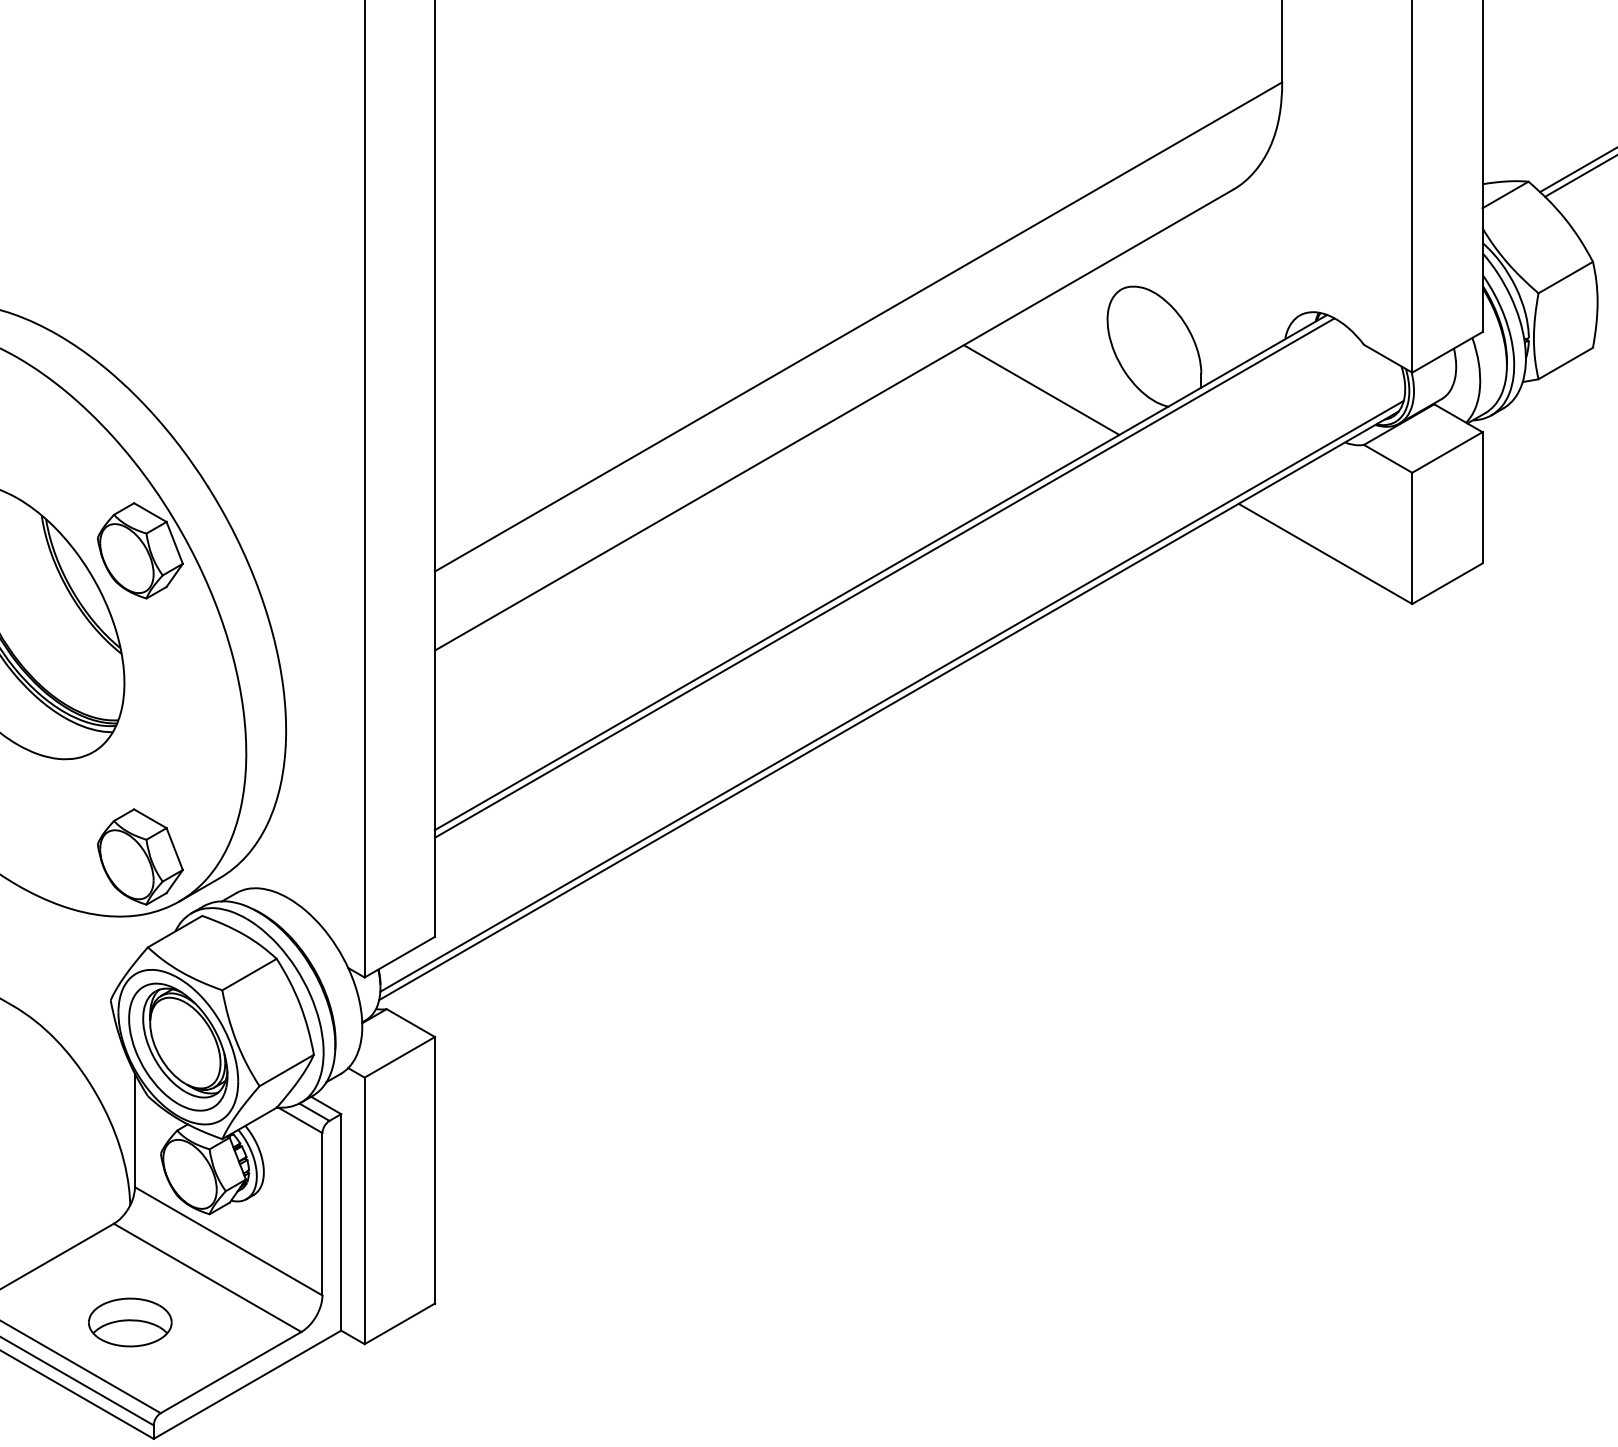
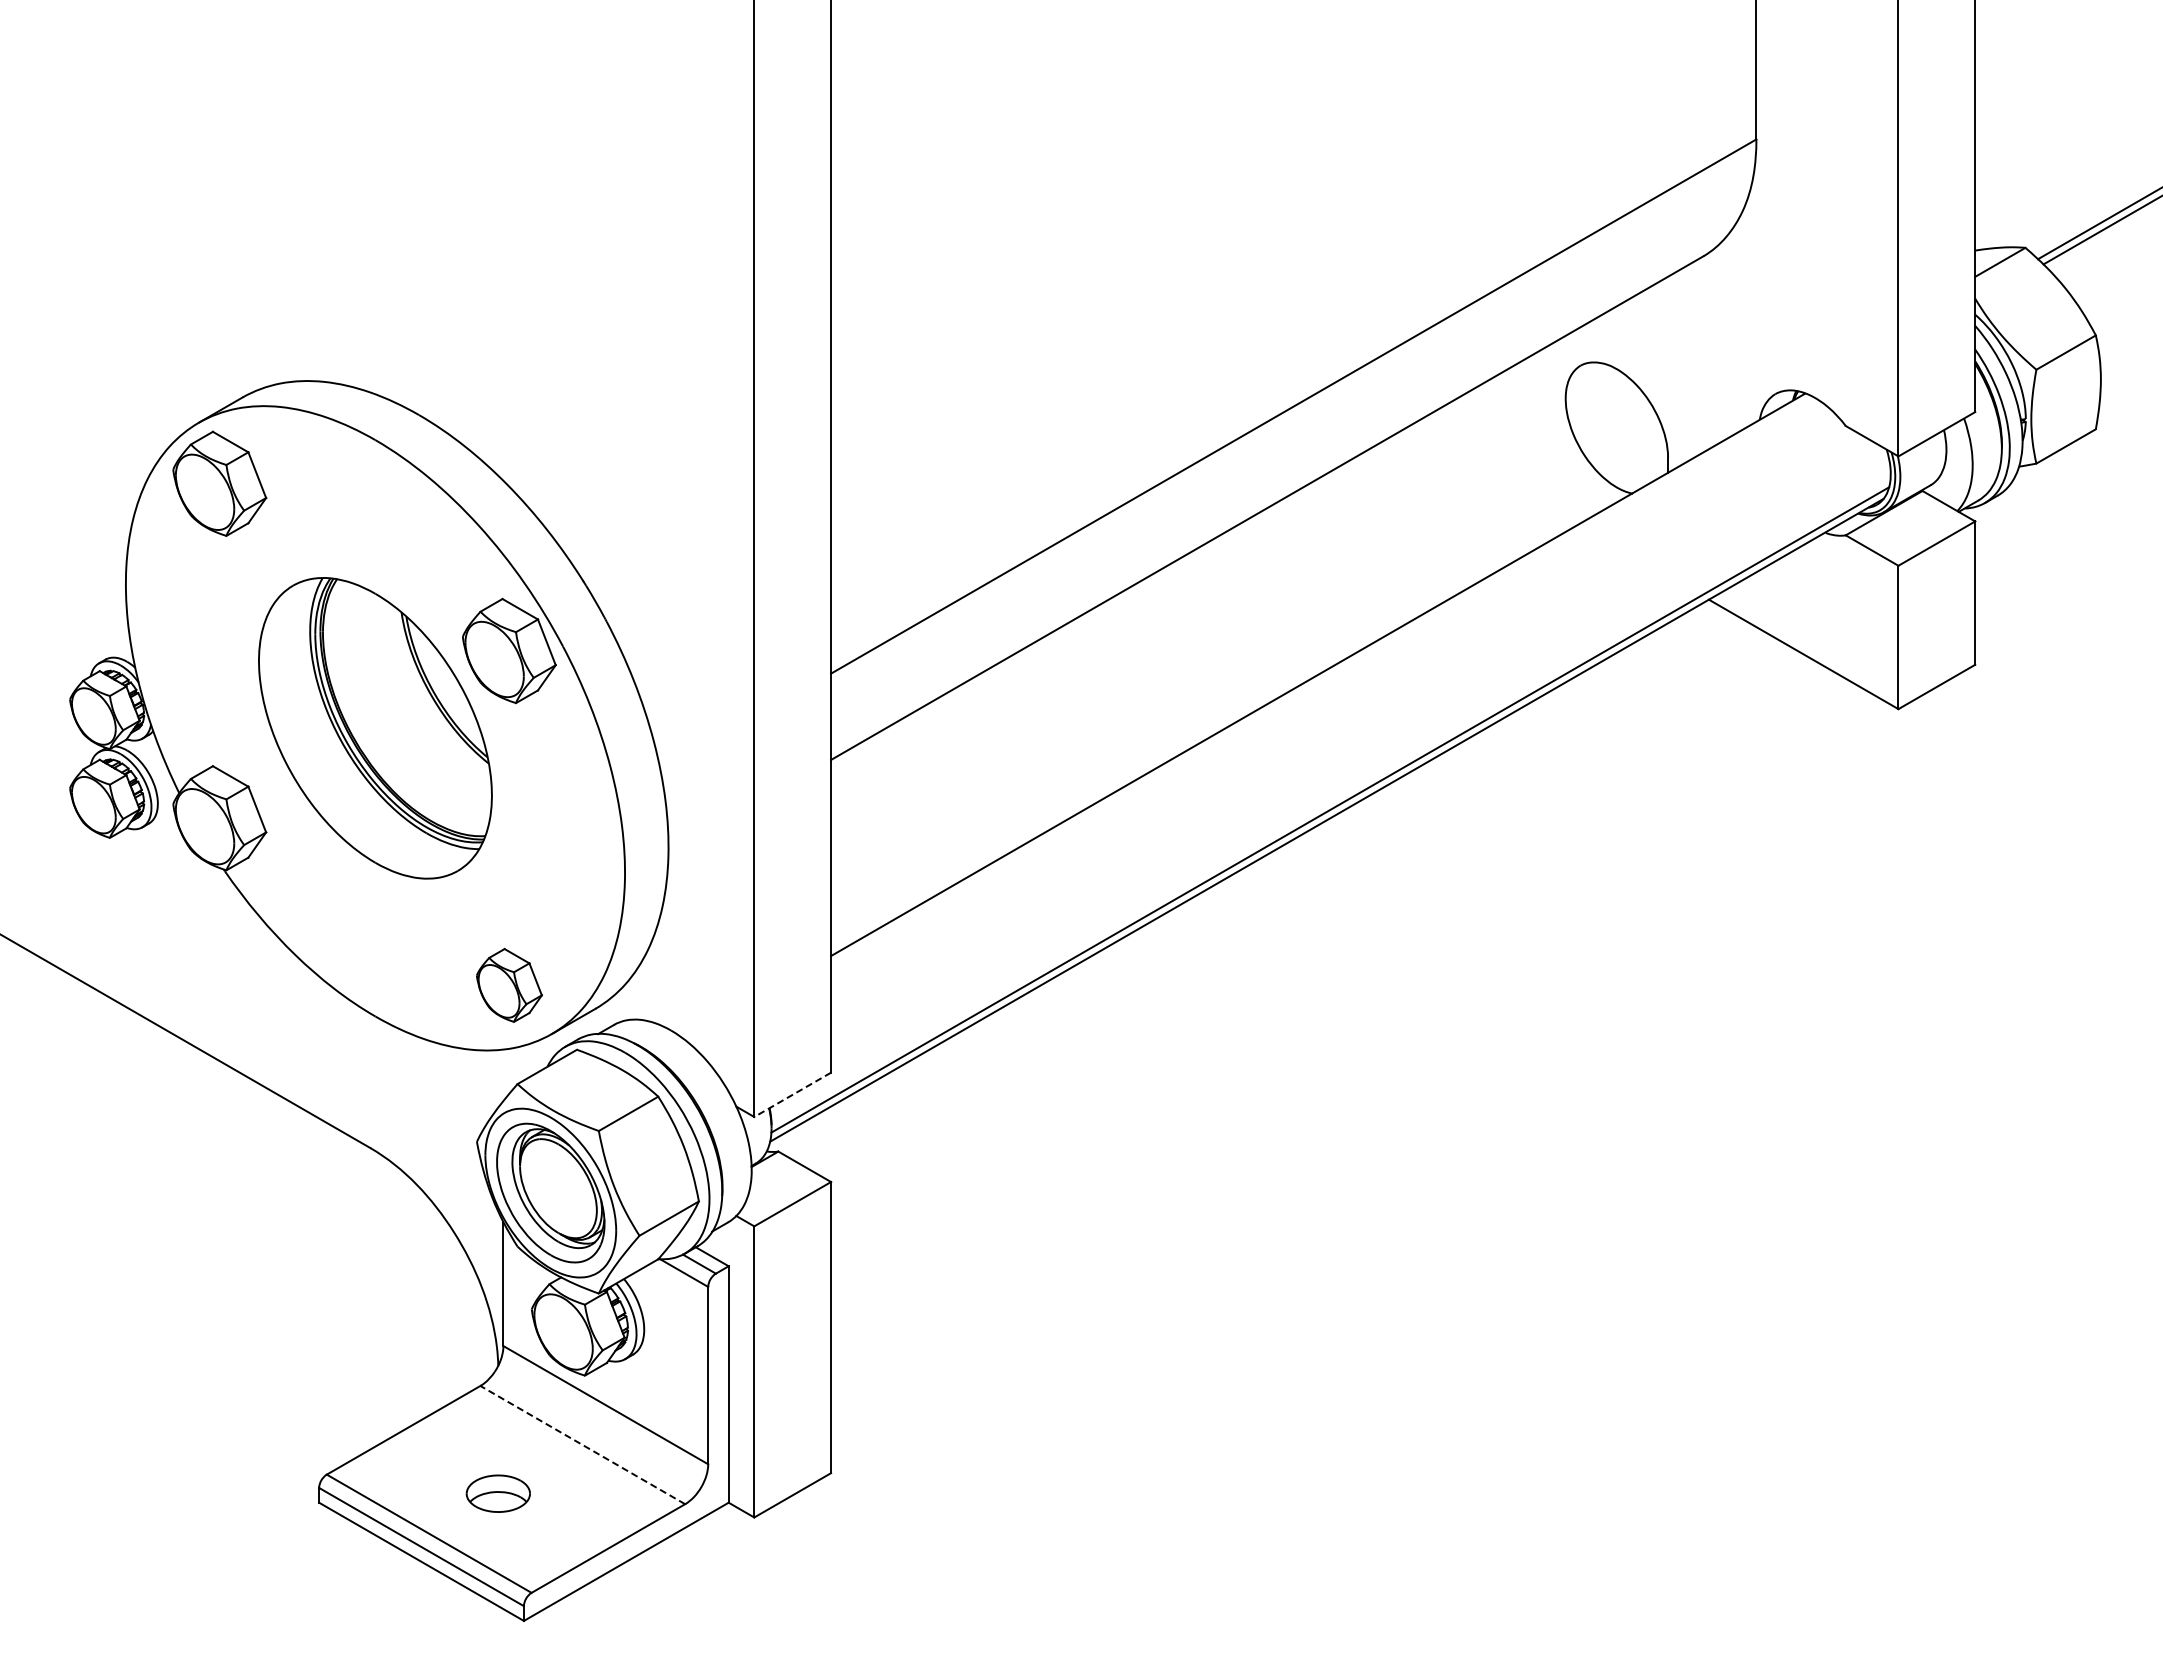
line: (1041, 390) -> (1493, 475), removed
line: (884, 577) -> (1322, 680), removed
part: (140, 857) -> (509, 985), size x0.7
line: (399, 957) -> (792, 1095), solid -> dashed
line: (207, 1277) -> (582, 1444), solid -> dashed
part: (130, 1322) -> (498, 1493), size x0.7

